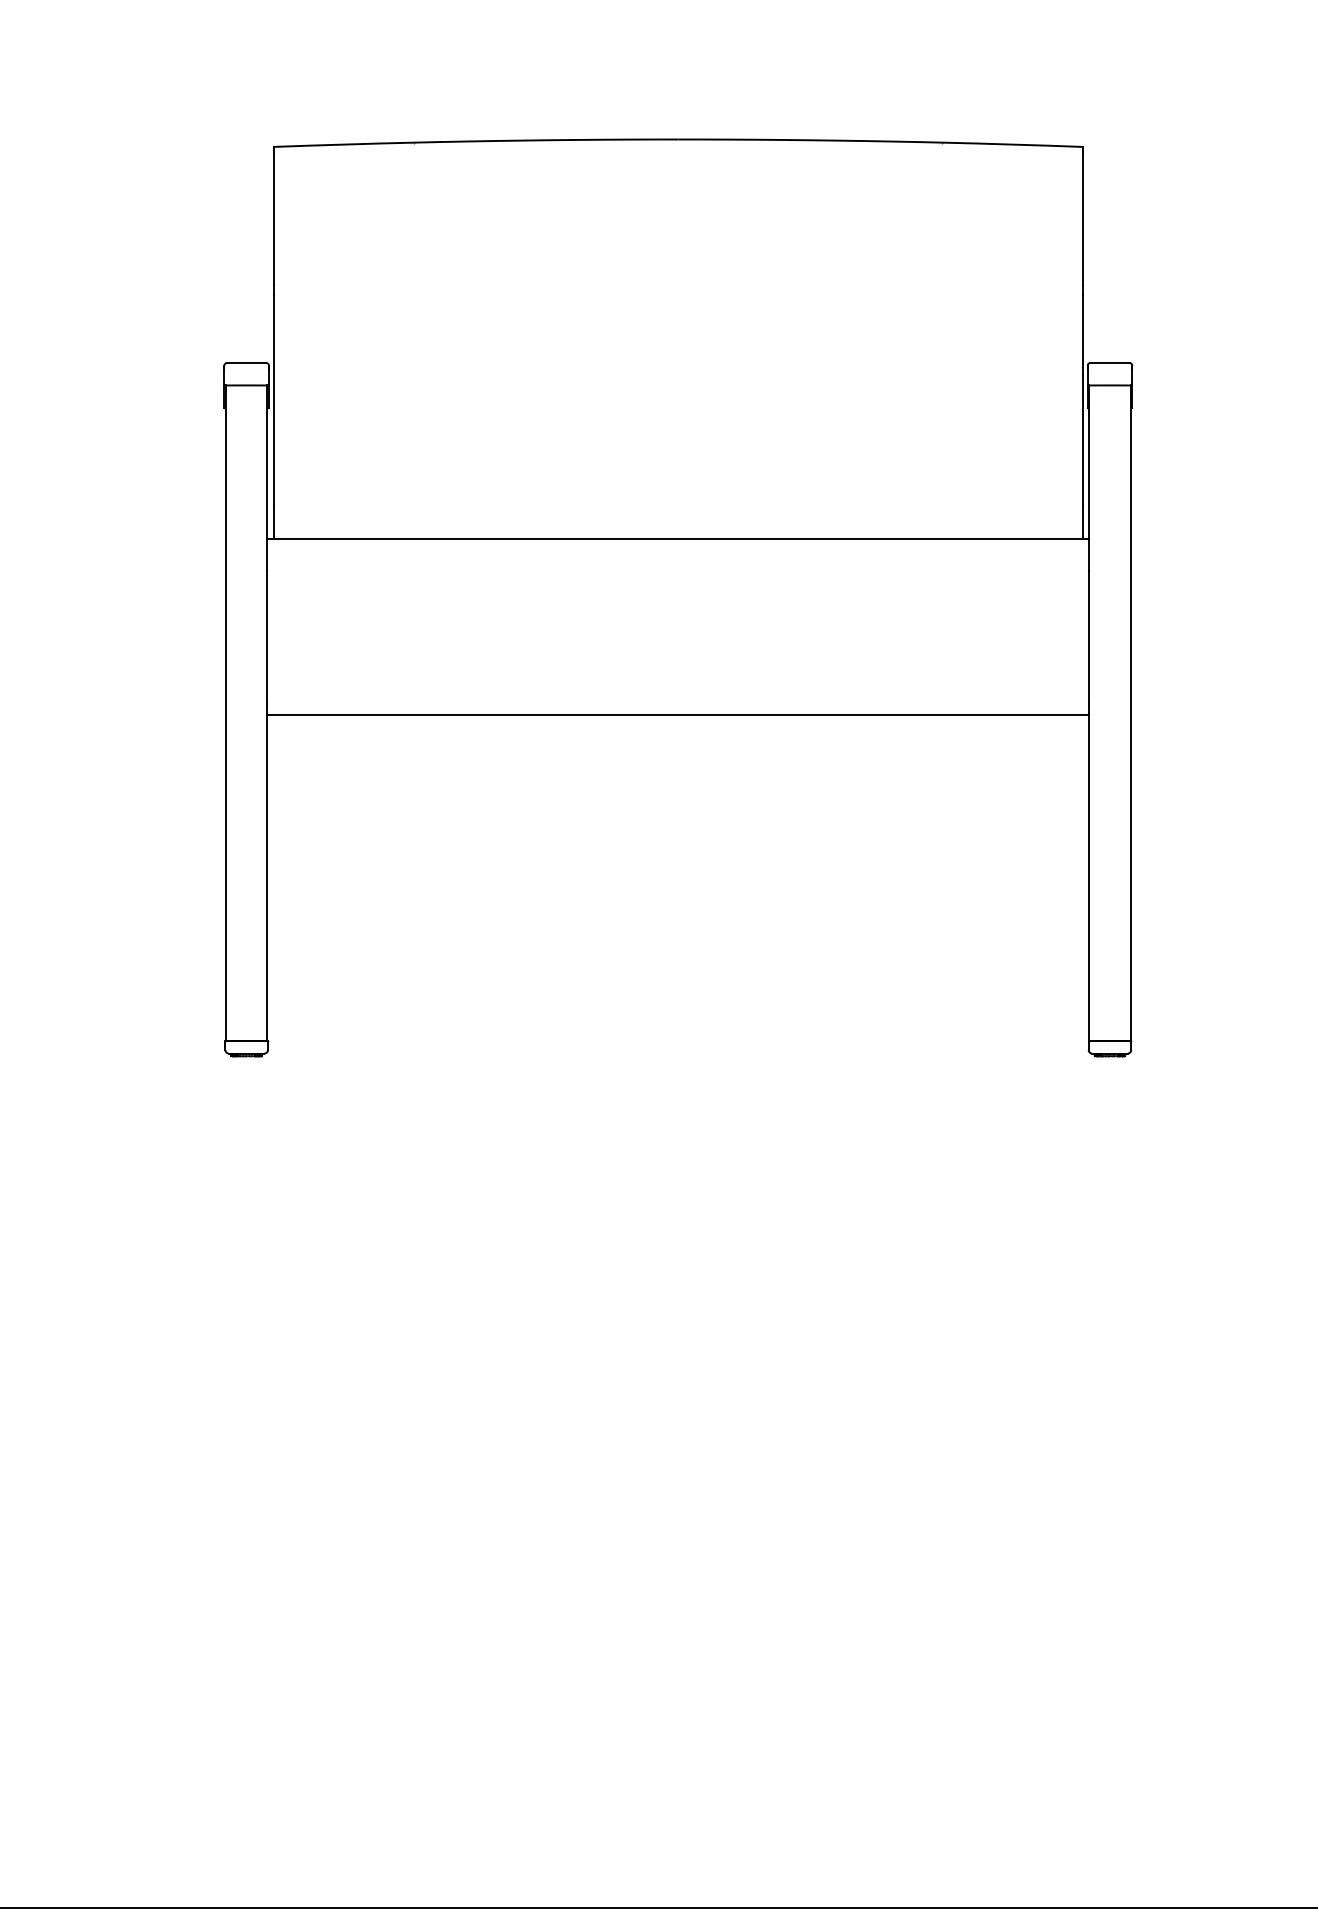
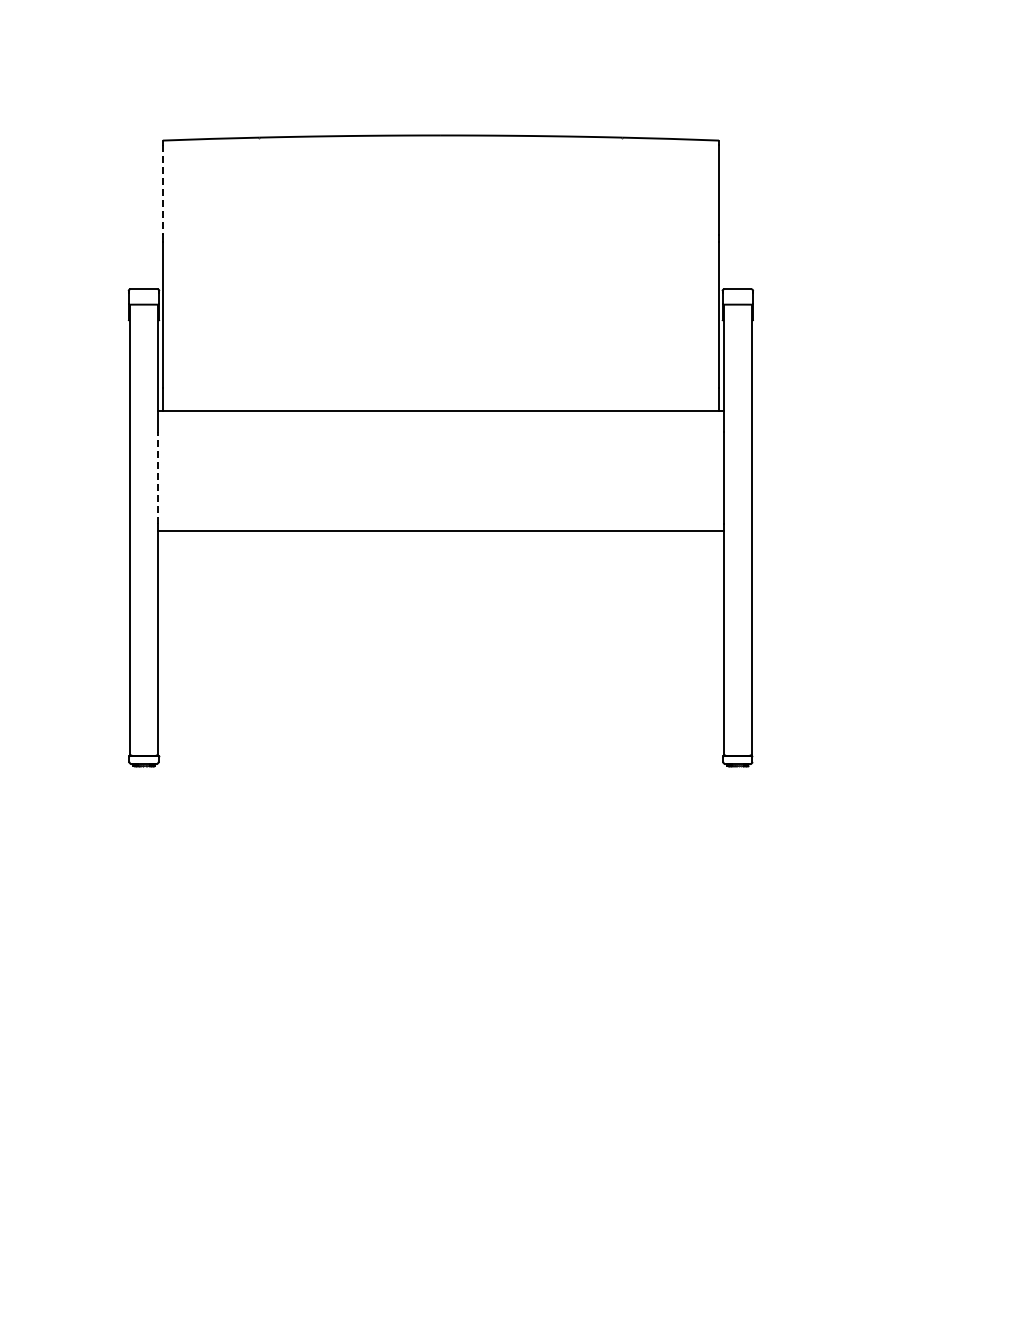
line: (273, 219) -> (162, 190), solid -> dashed
line: (267, 636) -> (158, 477), solid -> dashed

